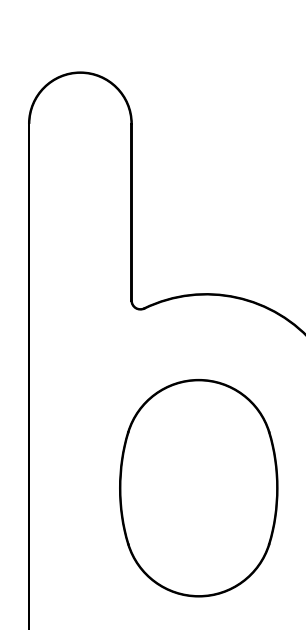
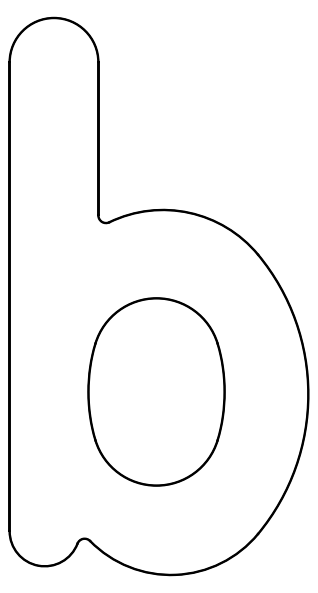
part: (198, 487) -> (156, 391), moved

